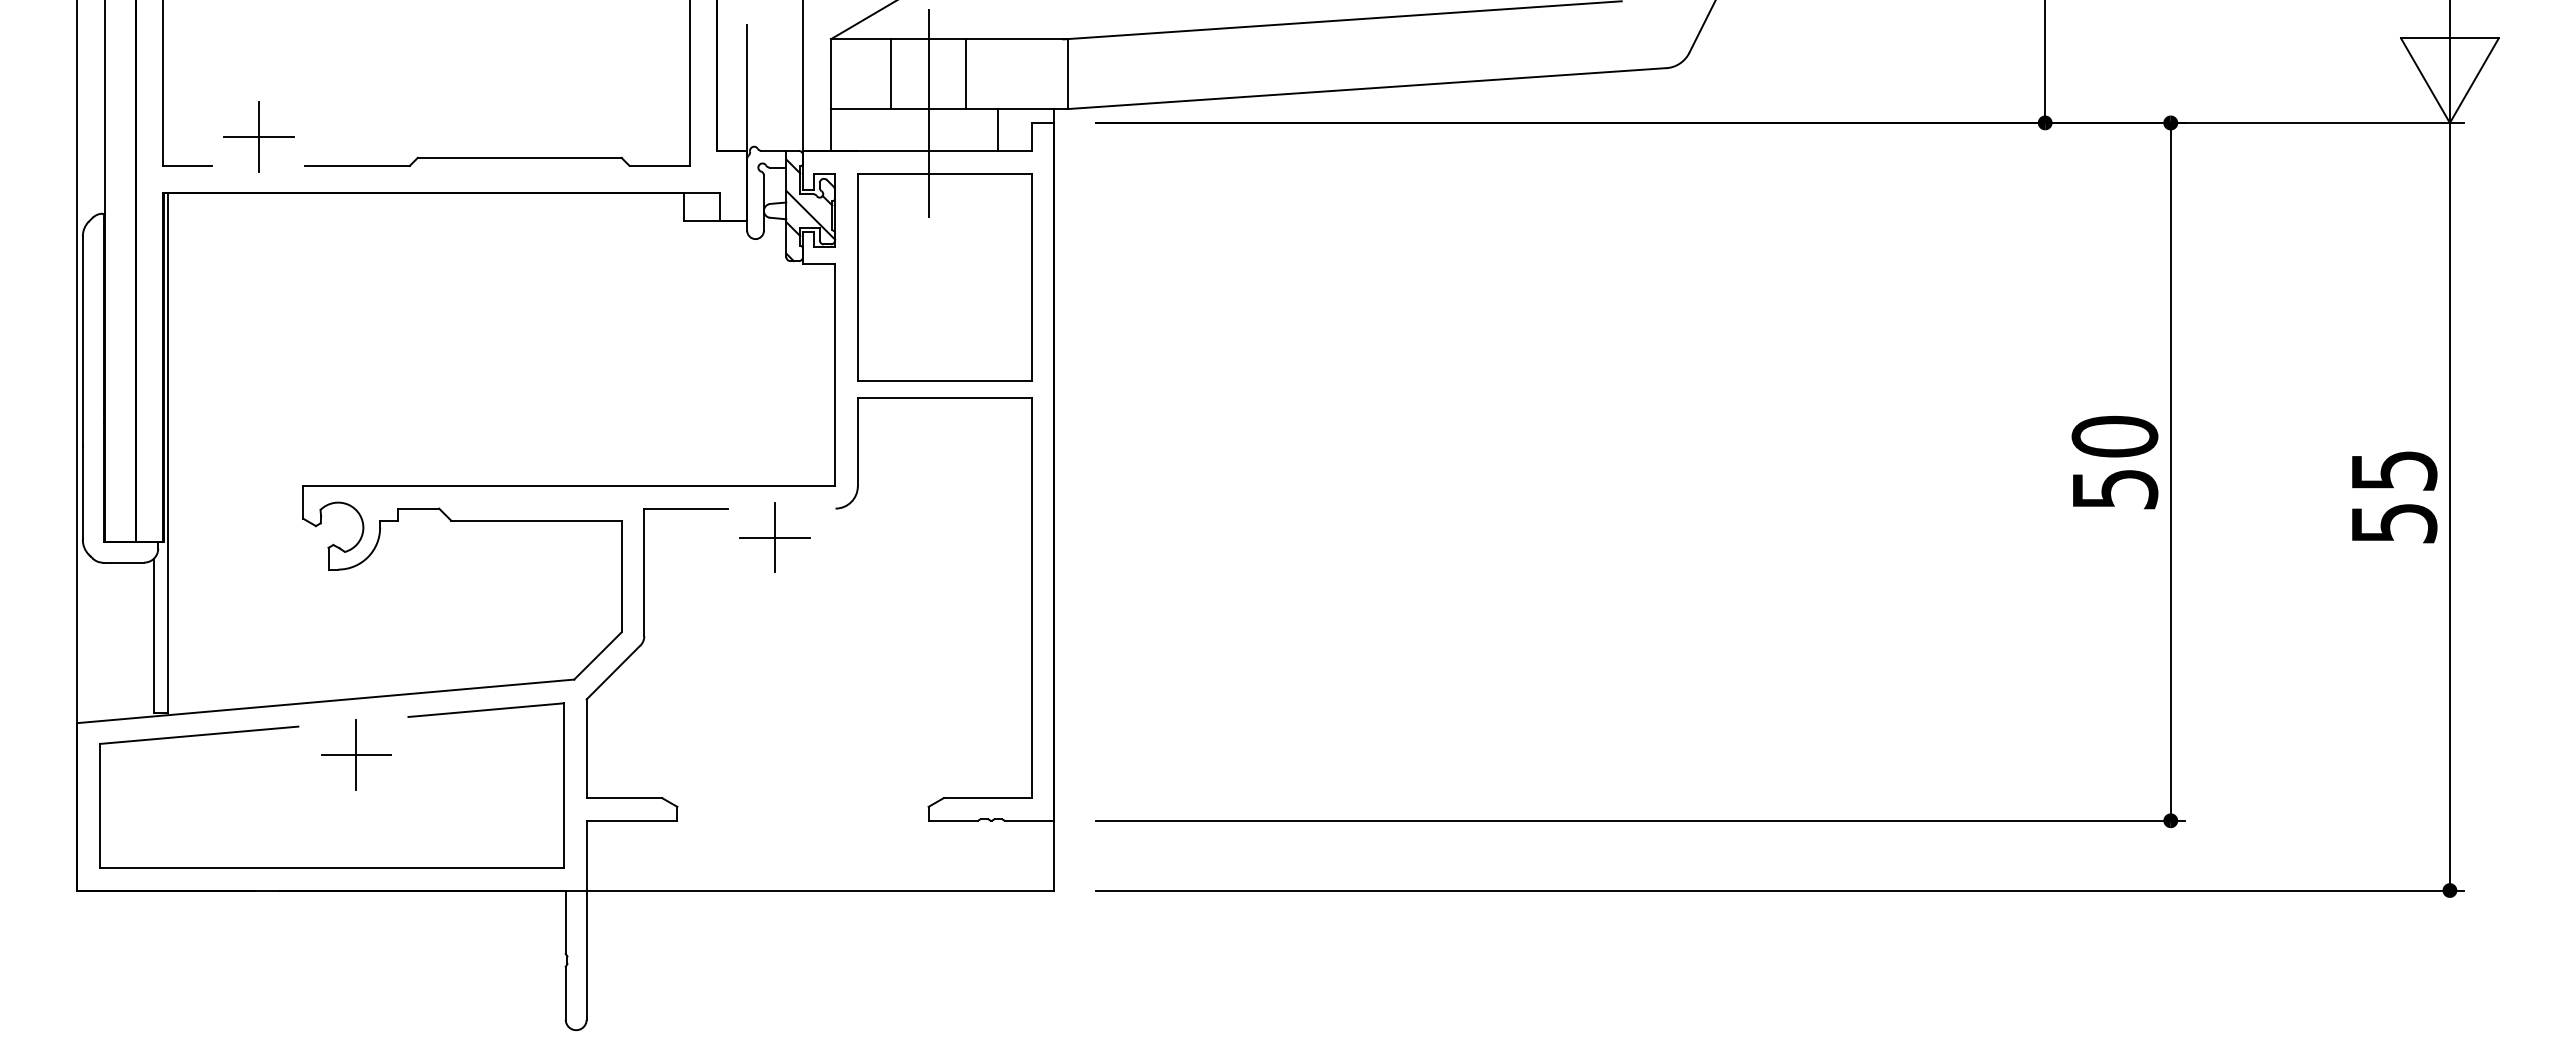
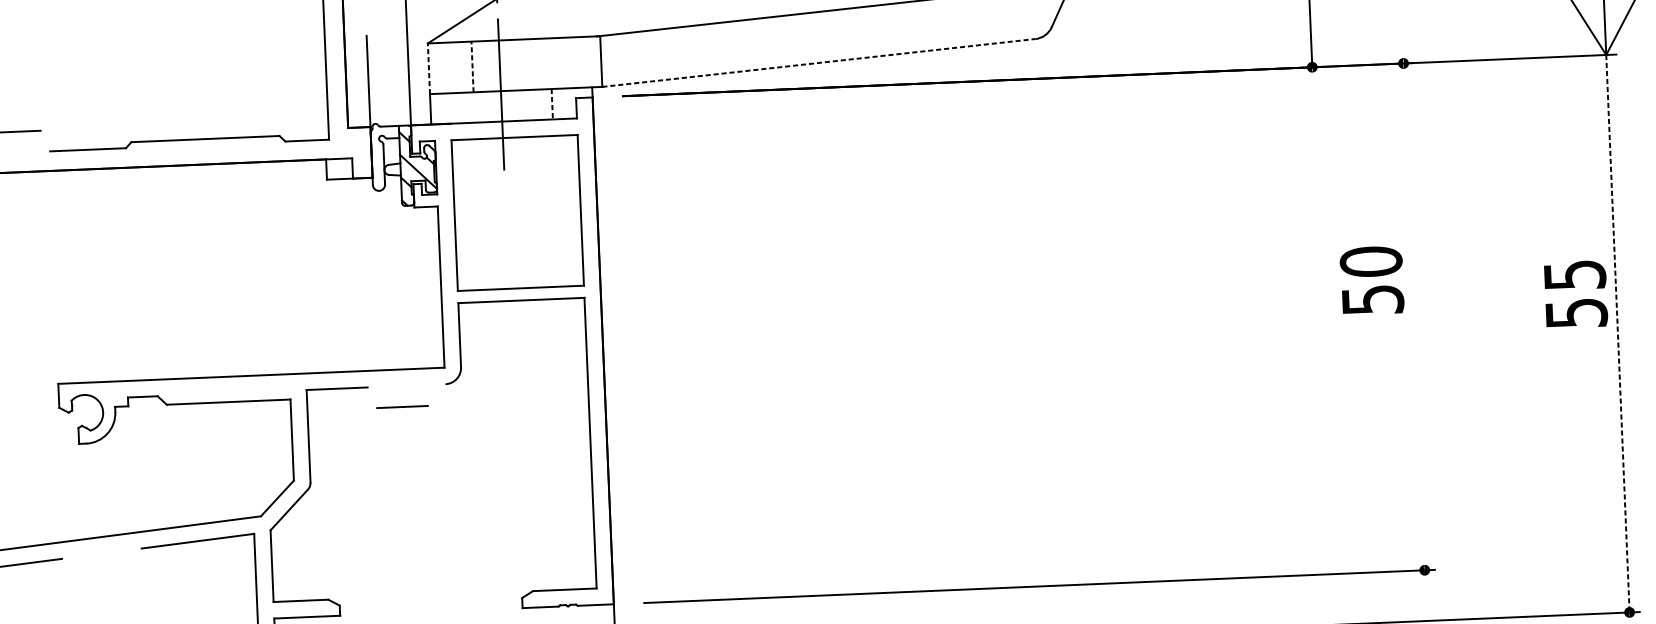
line: (830, 74) -> (428, 69), solid -> dashed
line: (890, 74) -> (472, 67), solid -> dashed
line: (966, 74) -> (527, 64), removed
line: (1367, 88) -> (819, 62), solid -> dashed
line: (998, 129) -> (552, 103), solid -> dashed
line: (258, 136) -> (15, 131), removed
text: (2114, 462) -> (1371, 280), moved
line: (2170, 471) -> (1413, 316), removed
text: (2394, 497) -> (1575, 294), moved
line: (2449, 506) -> (1617, 333), solid -> dashed
line: (775, 537) -> (402, 407), removed
part: (356, 754) -> (105, 577), removed

